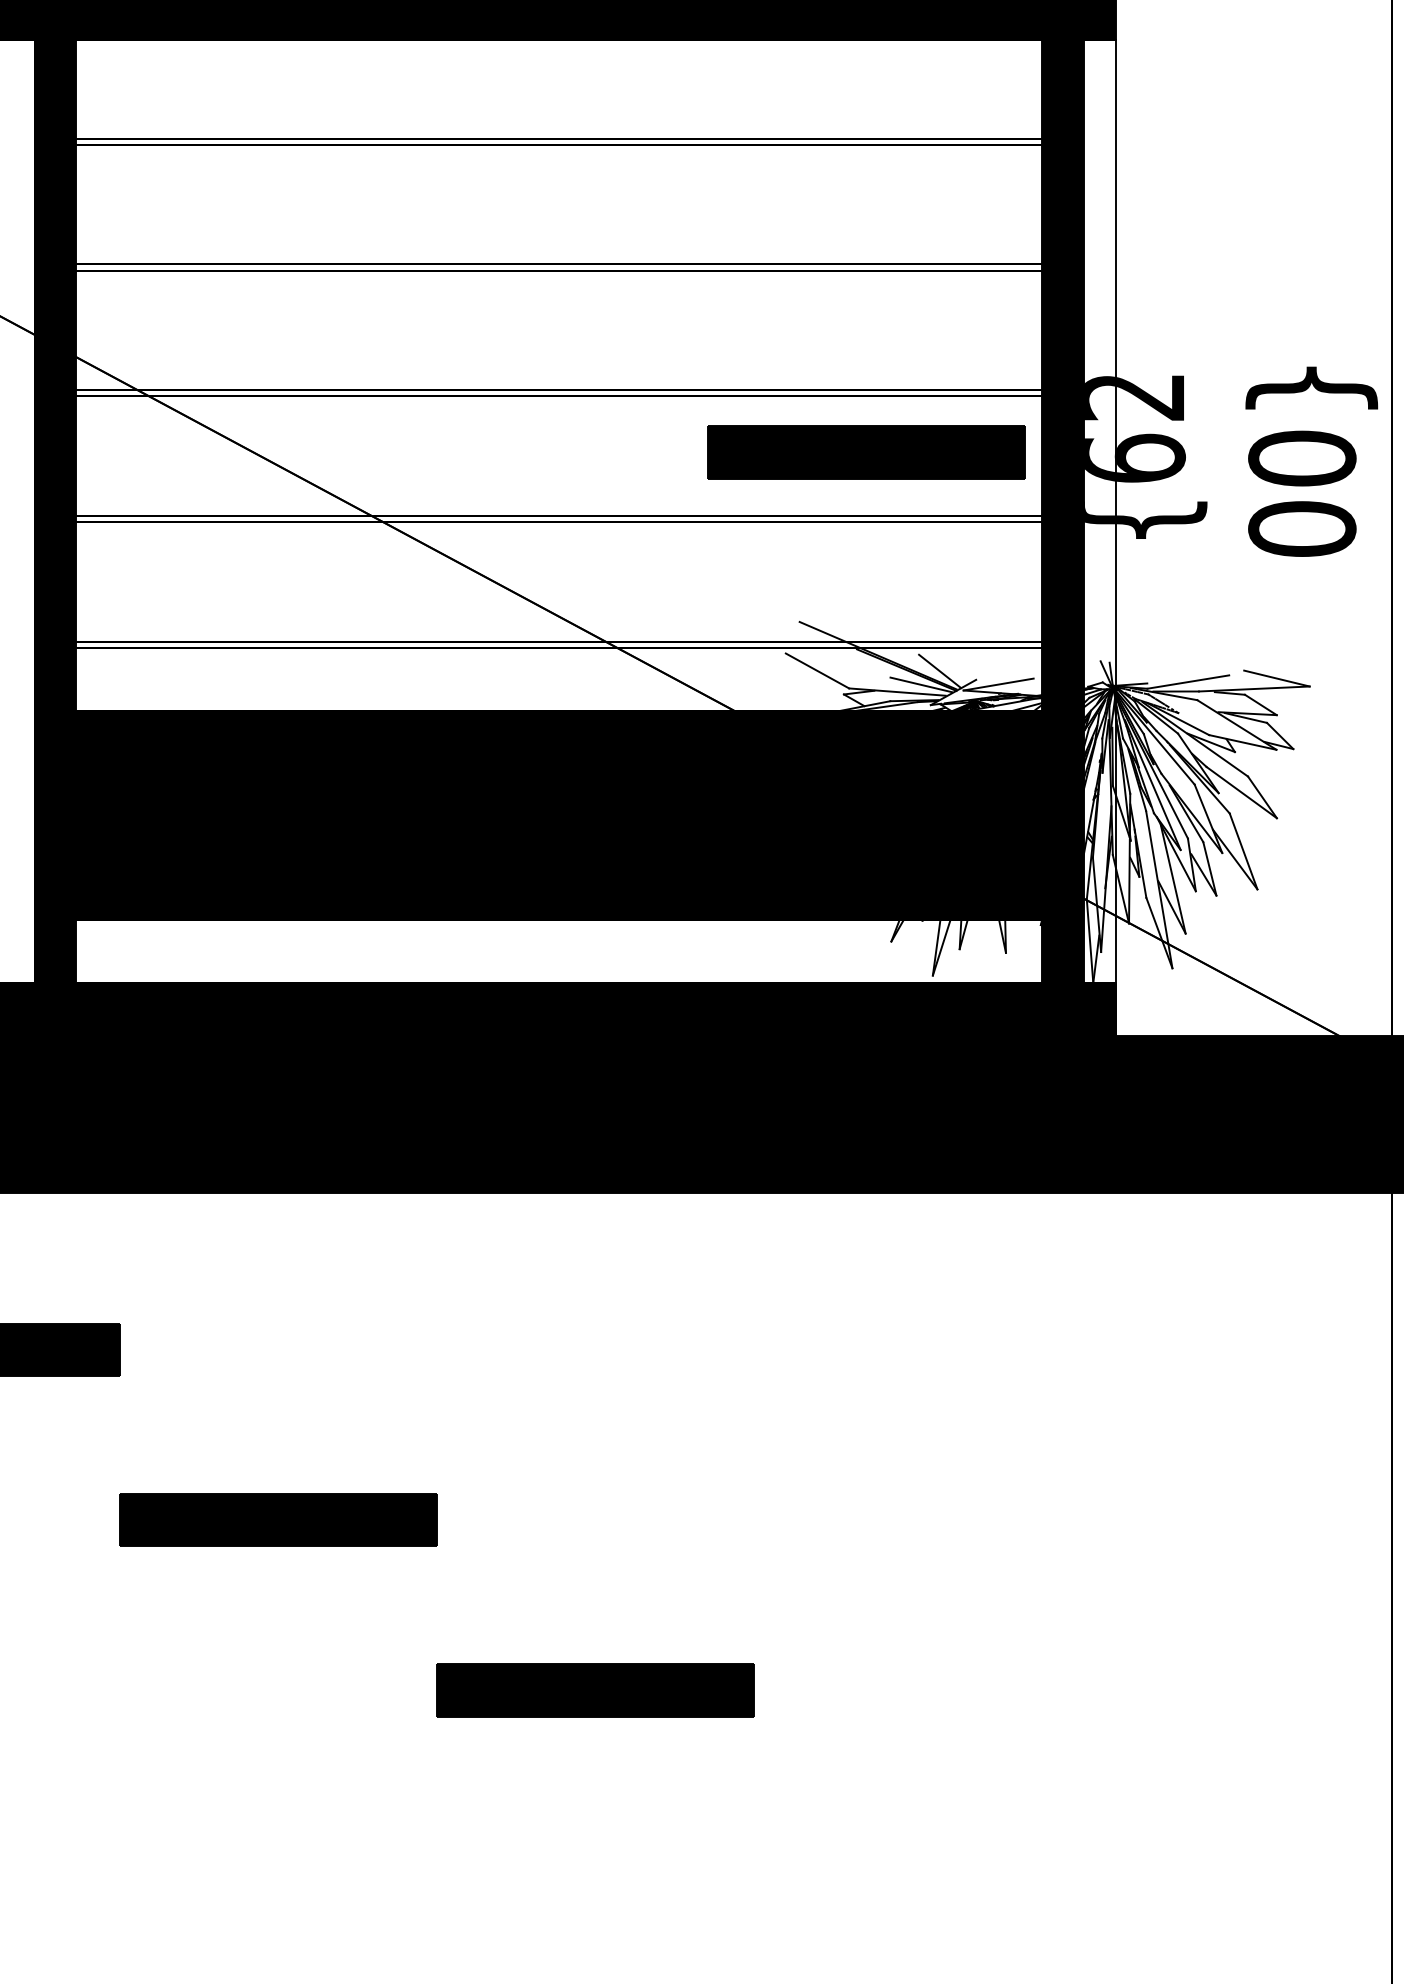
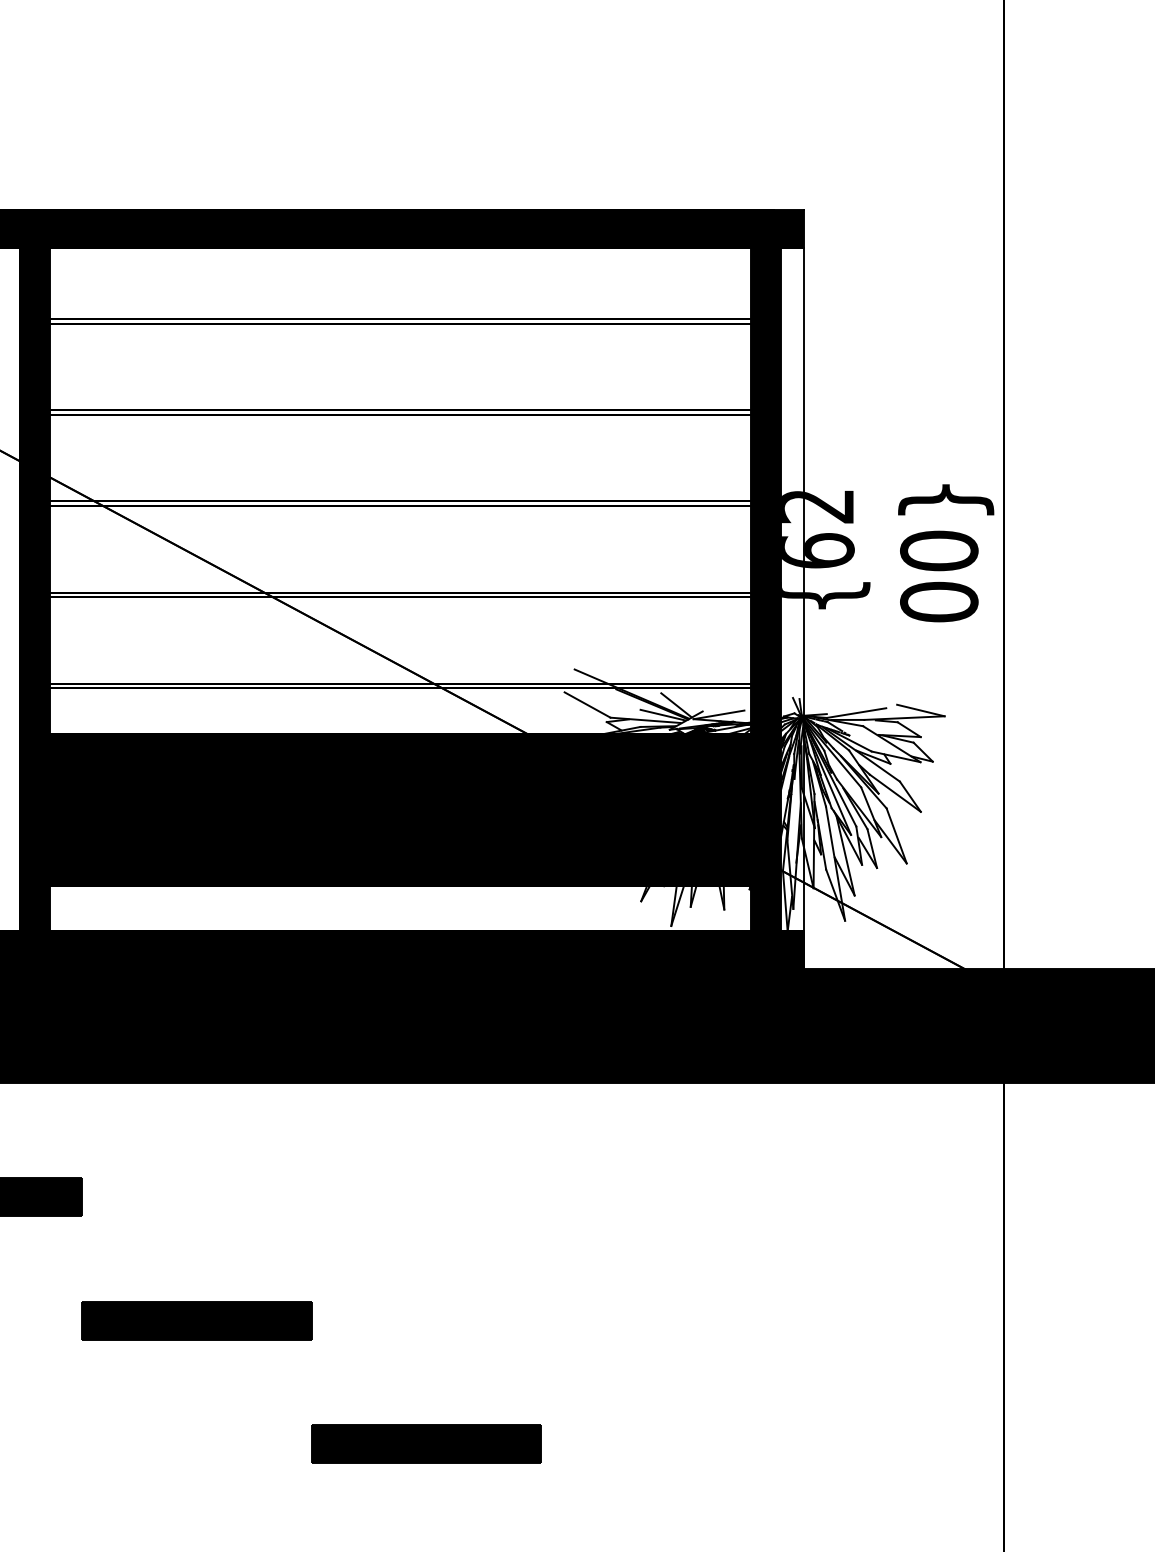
part: (866, 451) -> (623, 545), removed

